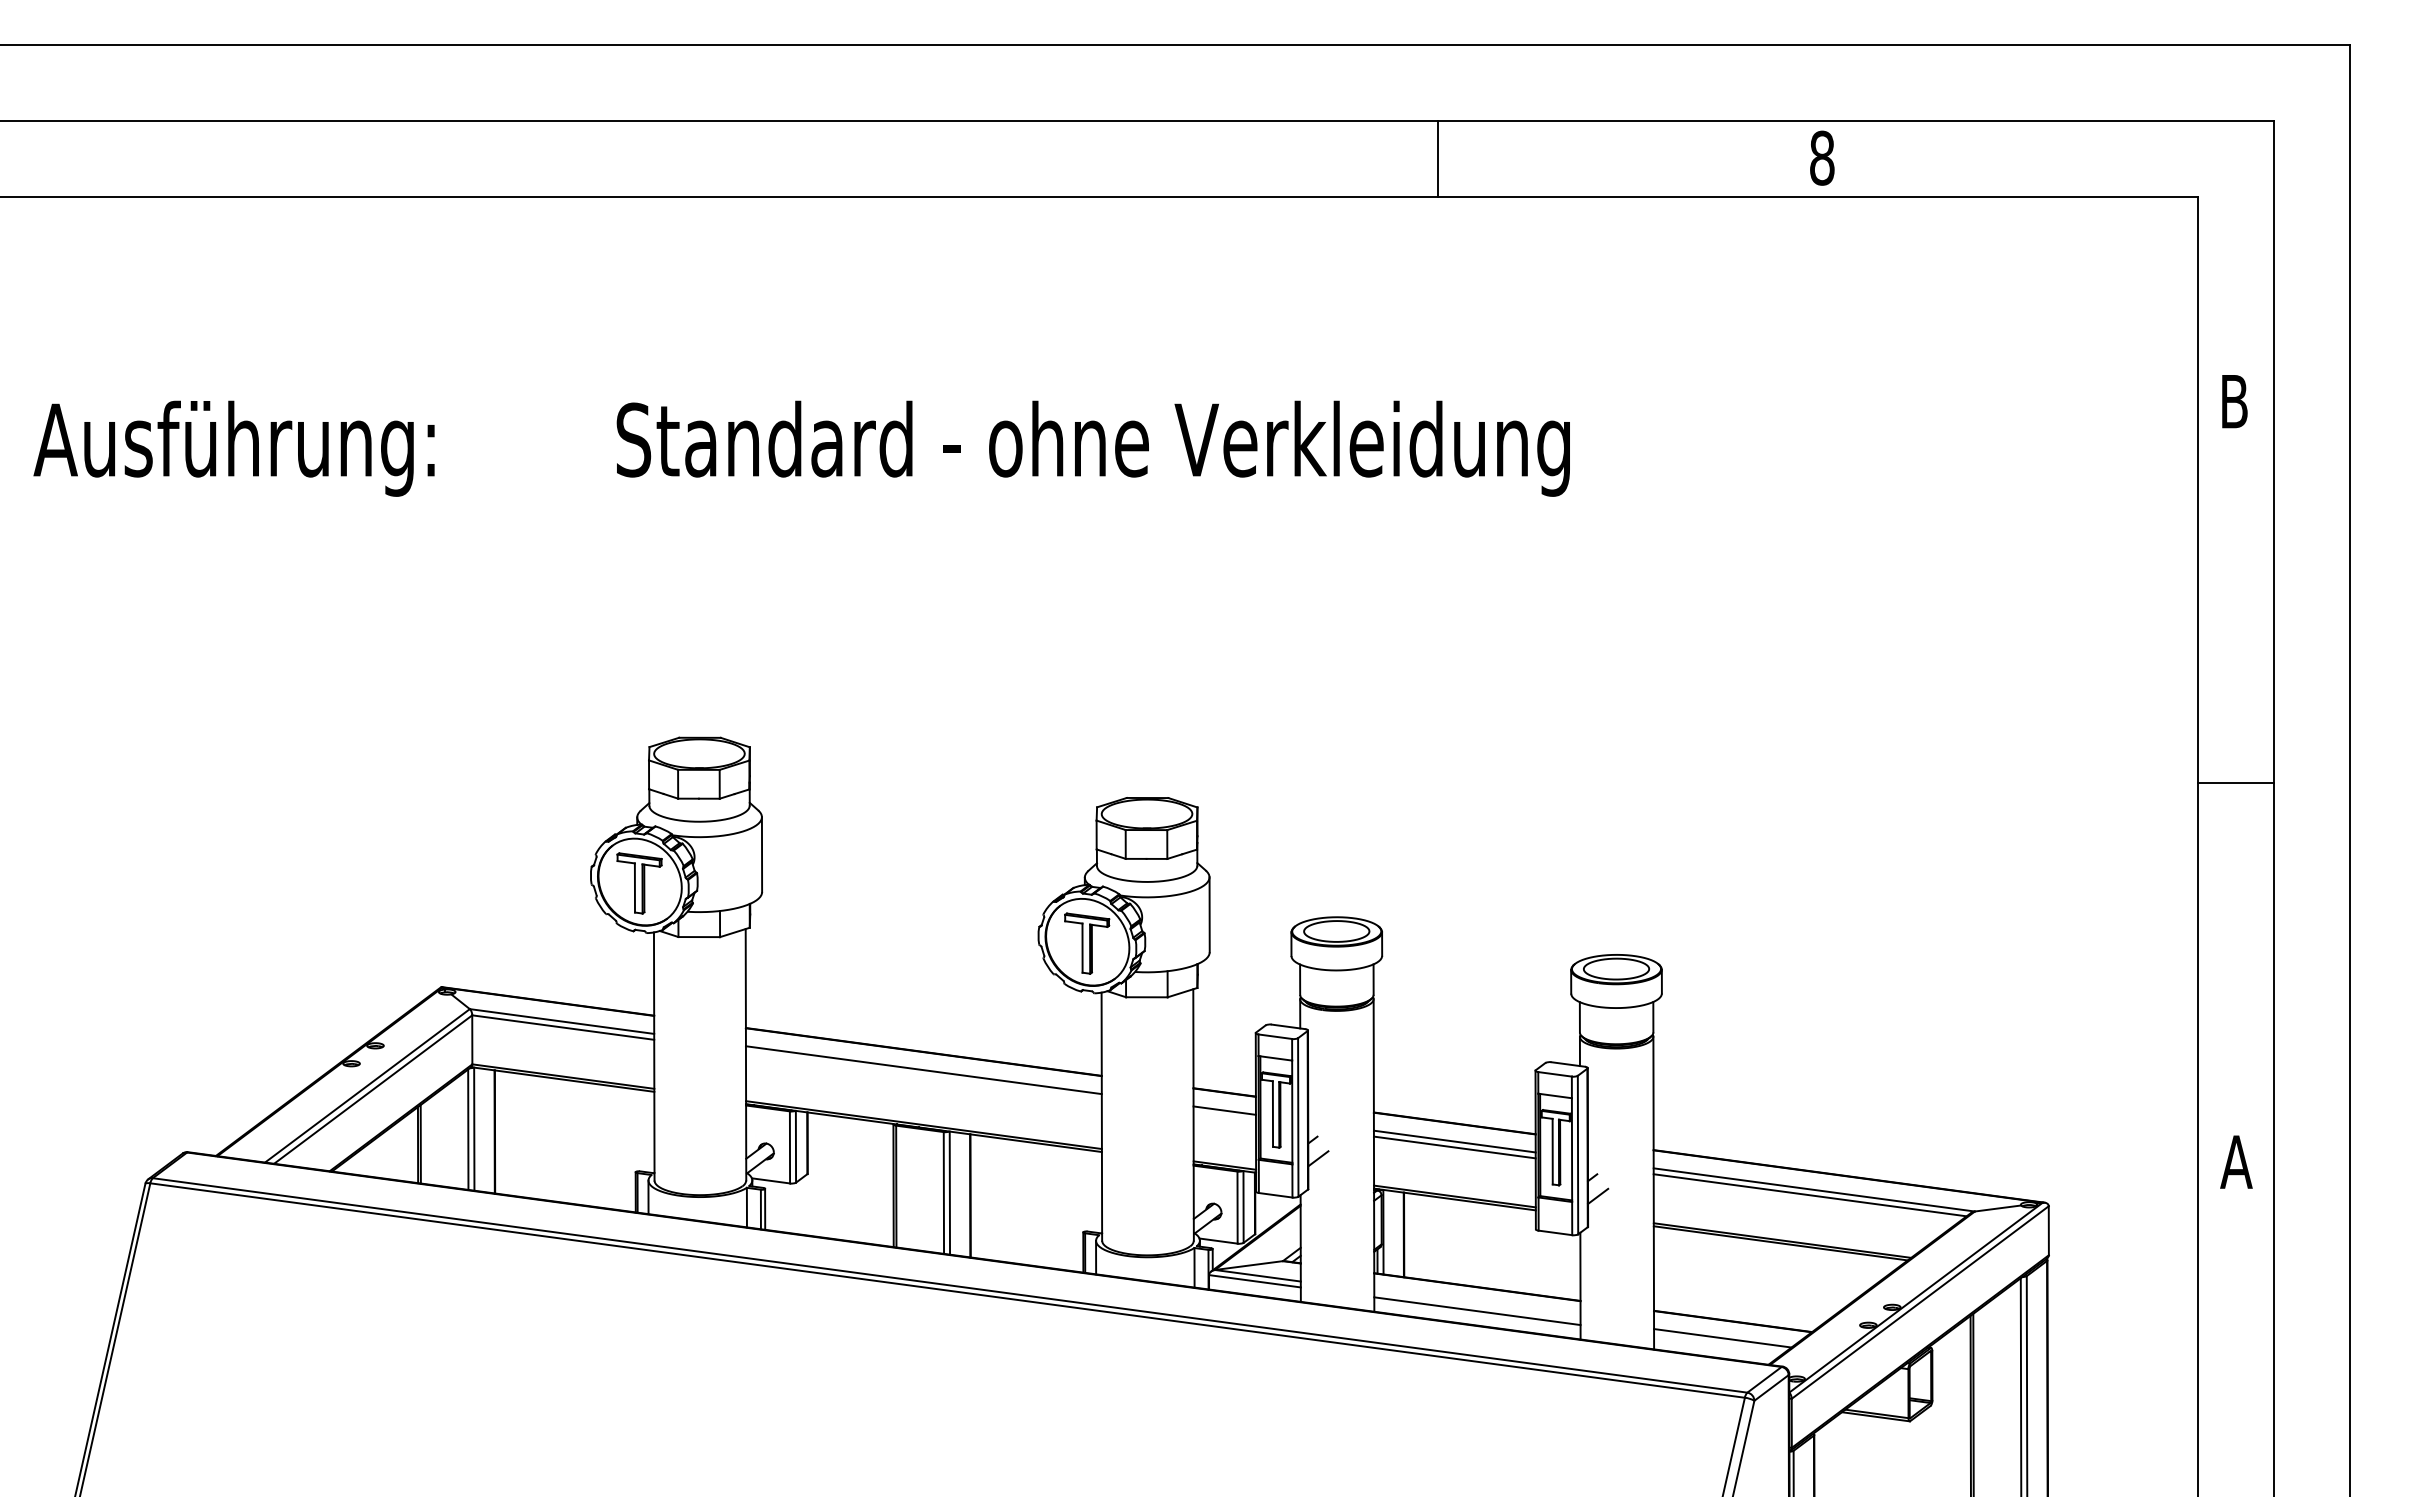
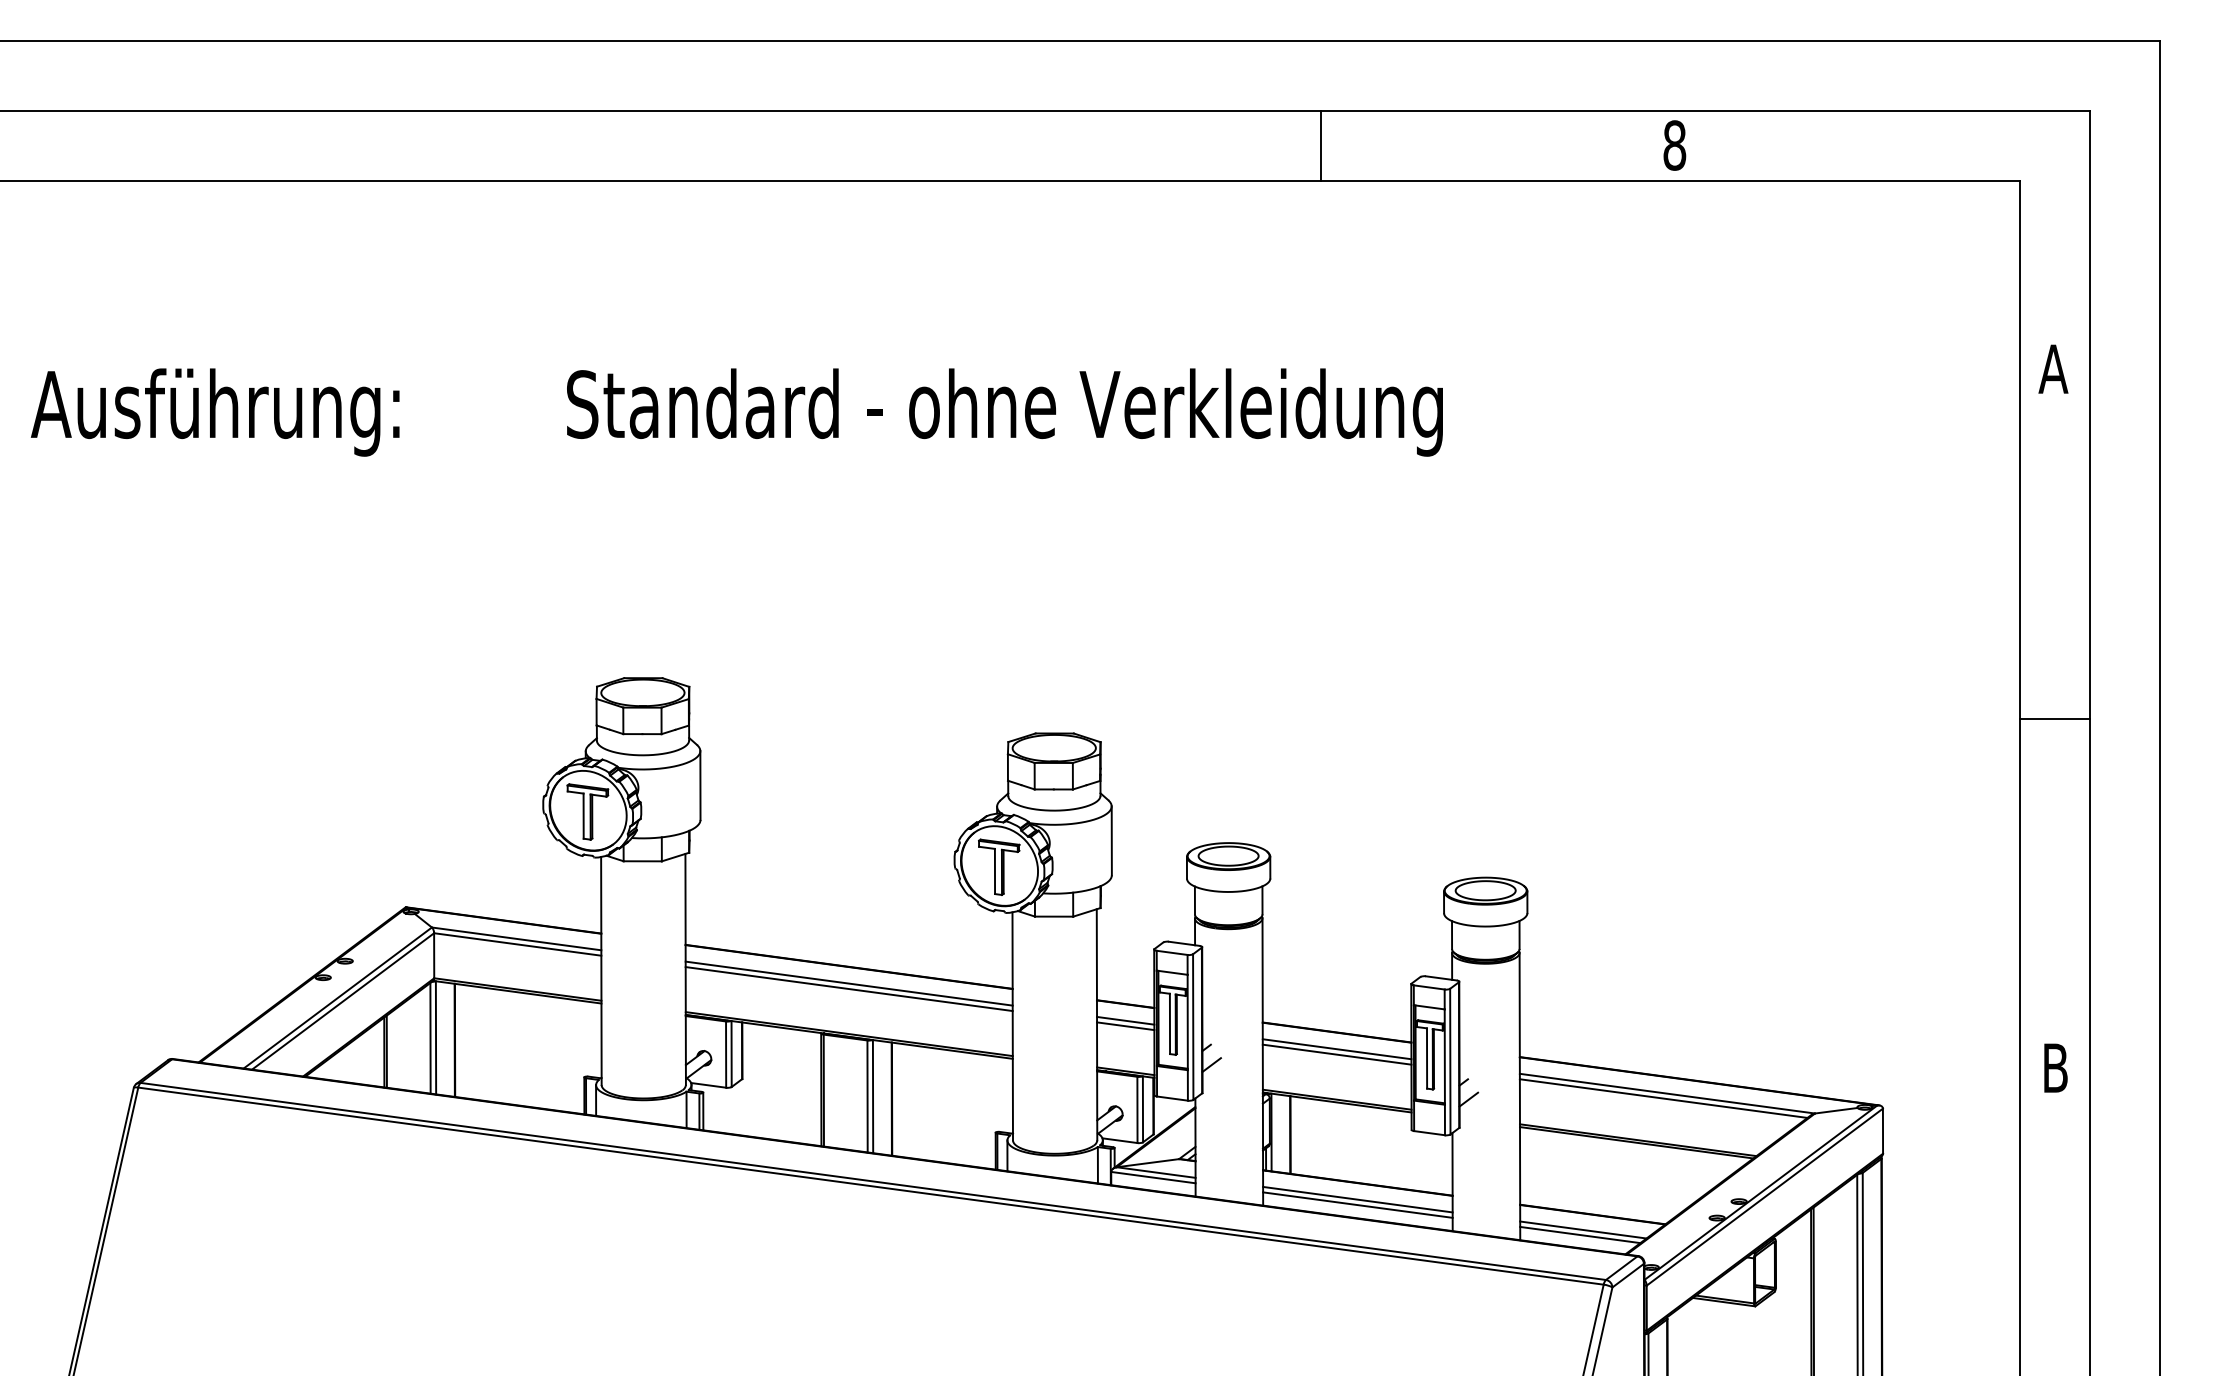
text: (2234, 401) -> (2053, 369), B -> A
line: (923, 1076) -> (848, 989), added
line: (1224, 1116) -> (1125, 1026), added
text: (2236, 1161) -> (2055, 1067), A -> B
line: (1477, 1305) -> (1357, 1199), added
line: (1719, 1343) -> (1580, 1234), added

